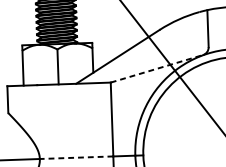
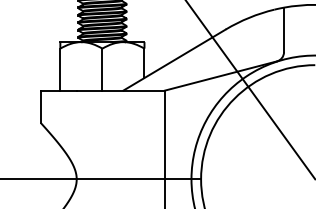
line: (156, 69) -> (220, 76), dashed -> solid
line: (76, 157) -> (120, 179), dashed -> solid

